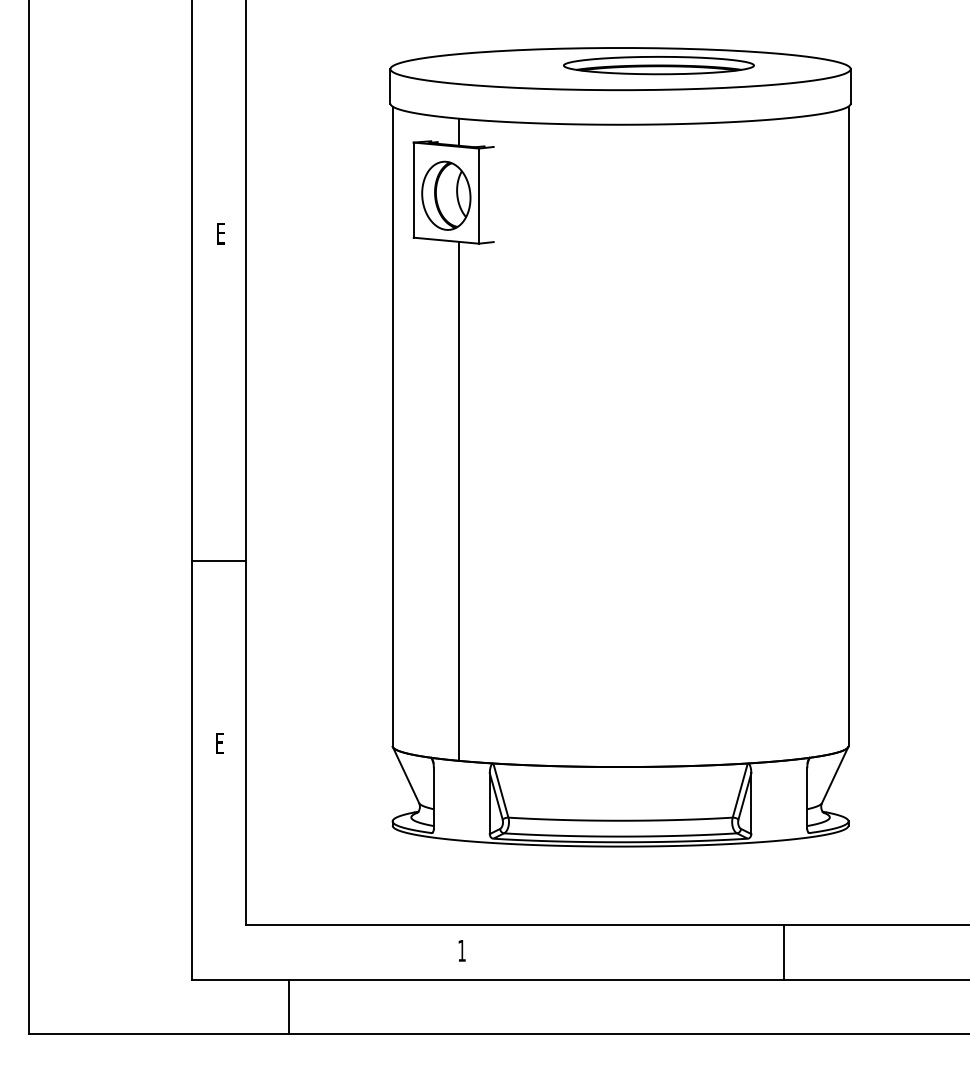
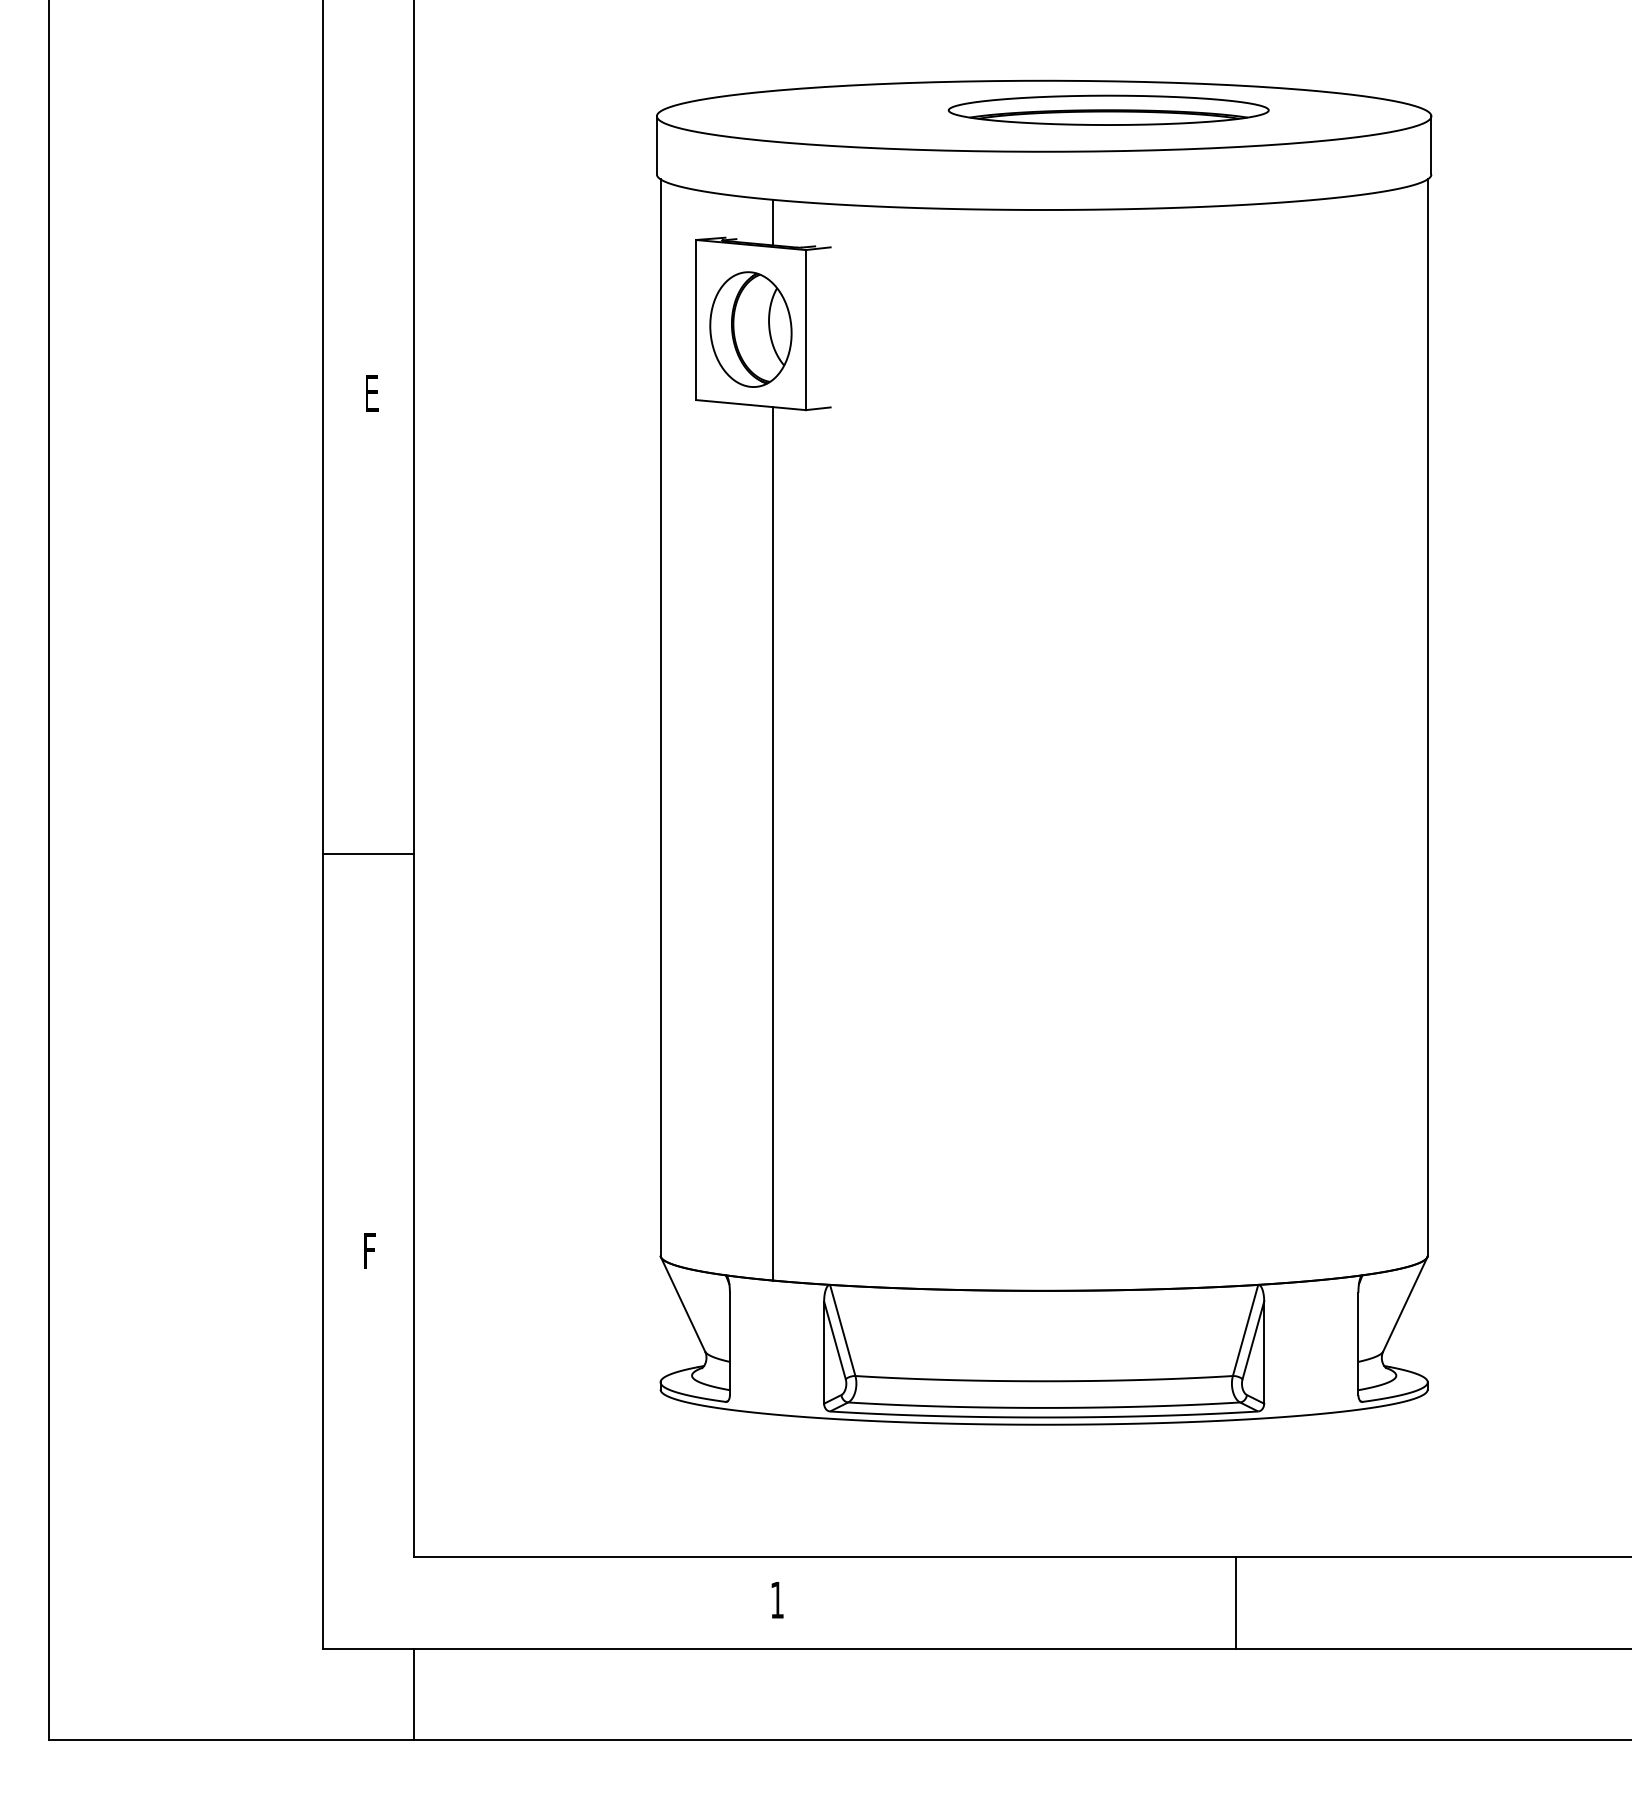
line: (218, 560) -> (367, 854), moved
text: (219, 743) -> (369, 1251), E -> F
line: (783, 952) -> (1235, 1602), moved
line: (289, 1006) -> (414, 1693), moved

